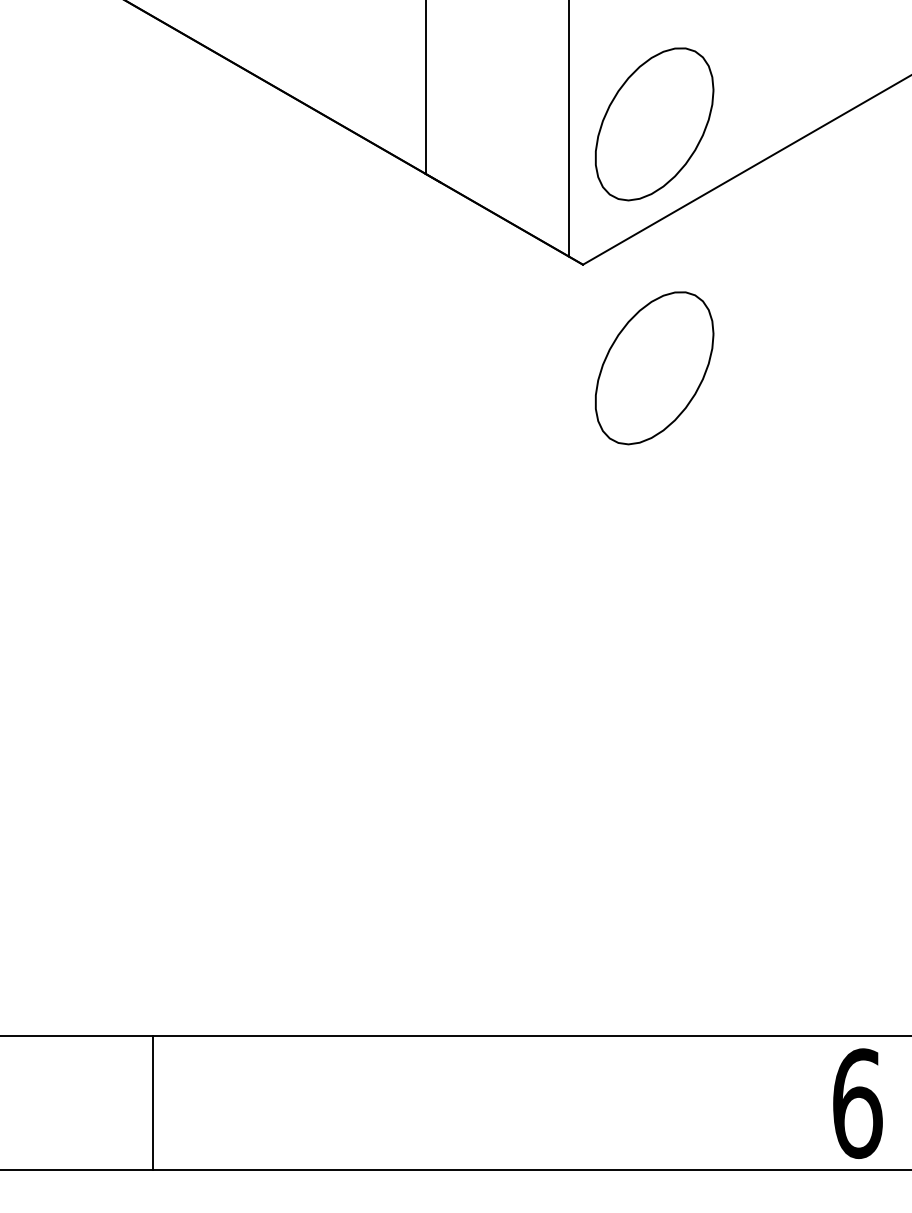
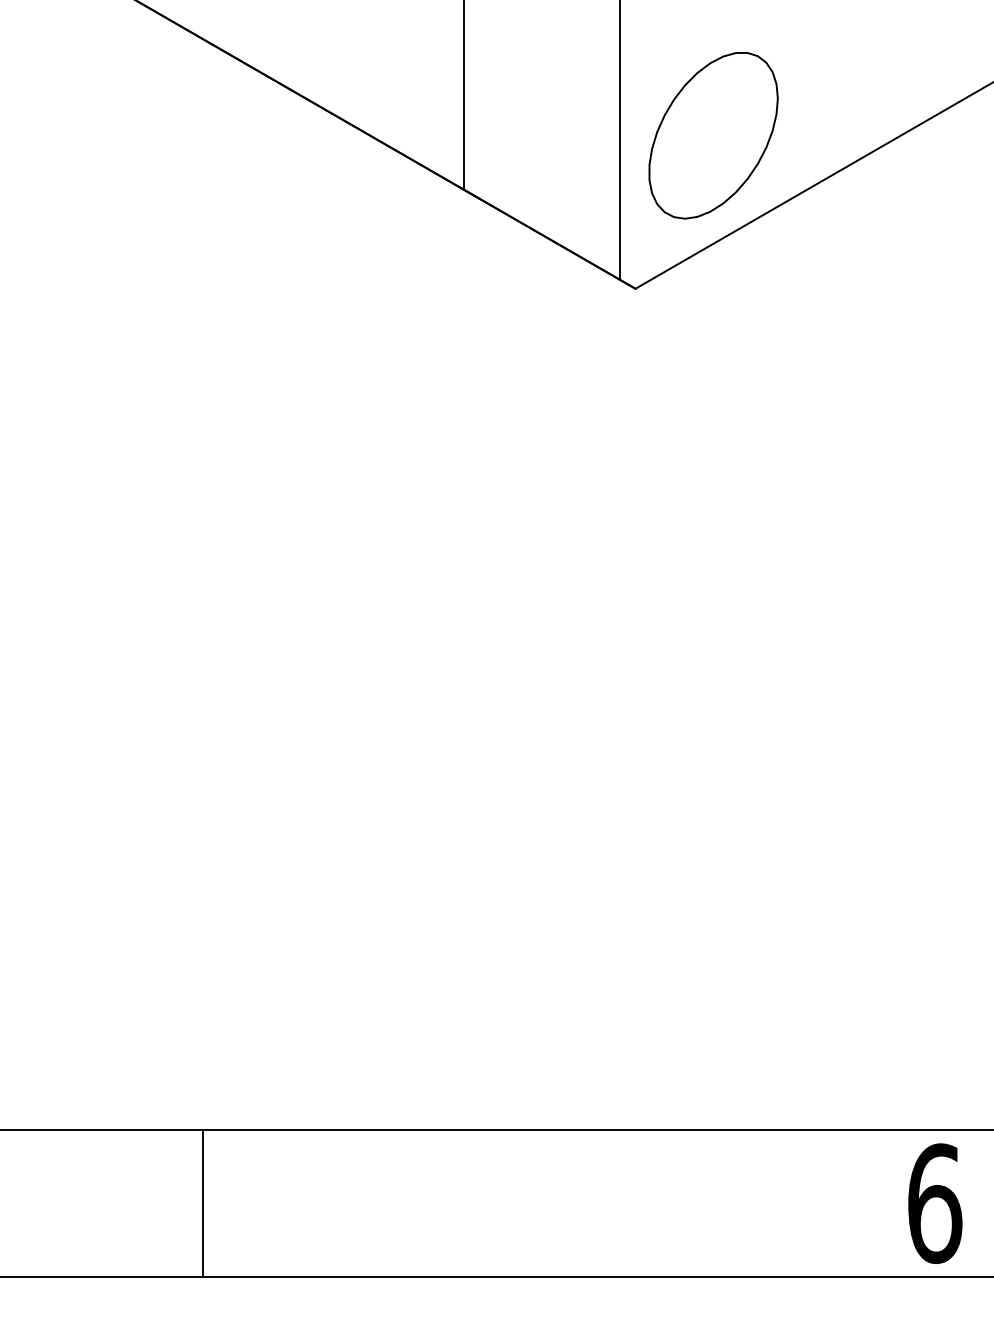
part: (654, 368) -> (713, 401), removed
line: (152, 1102) -> (202, 1202), moved

